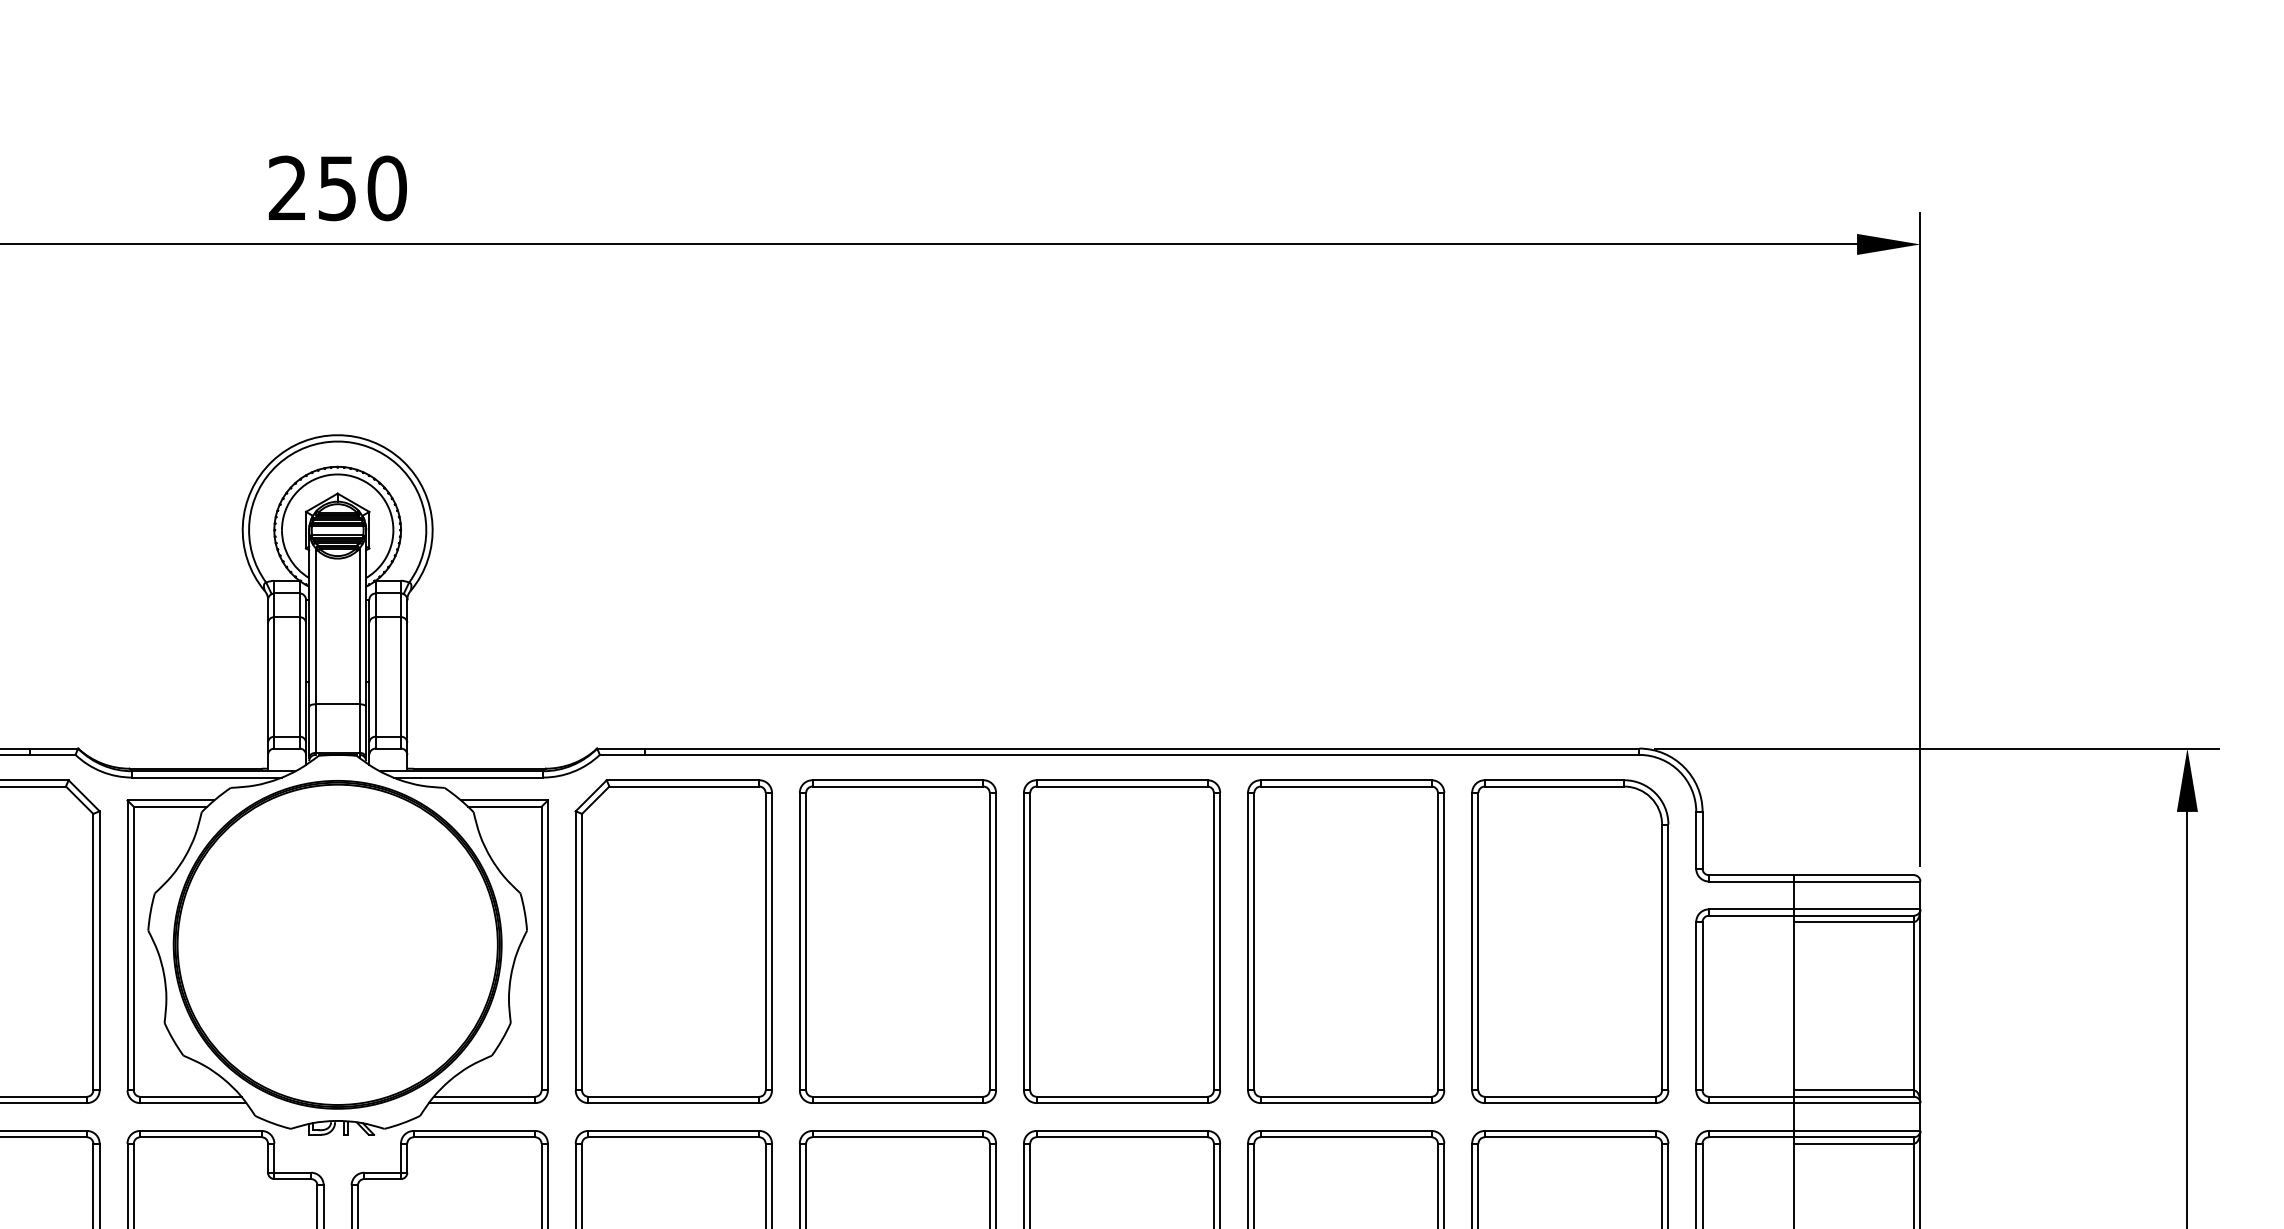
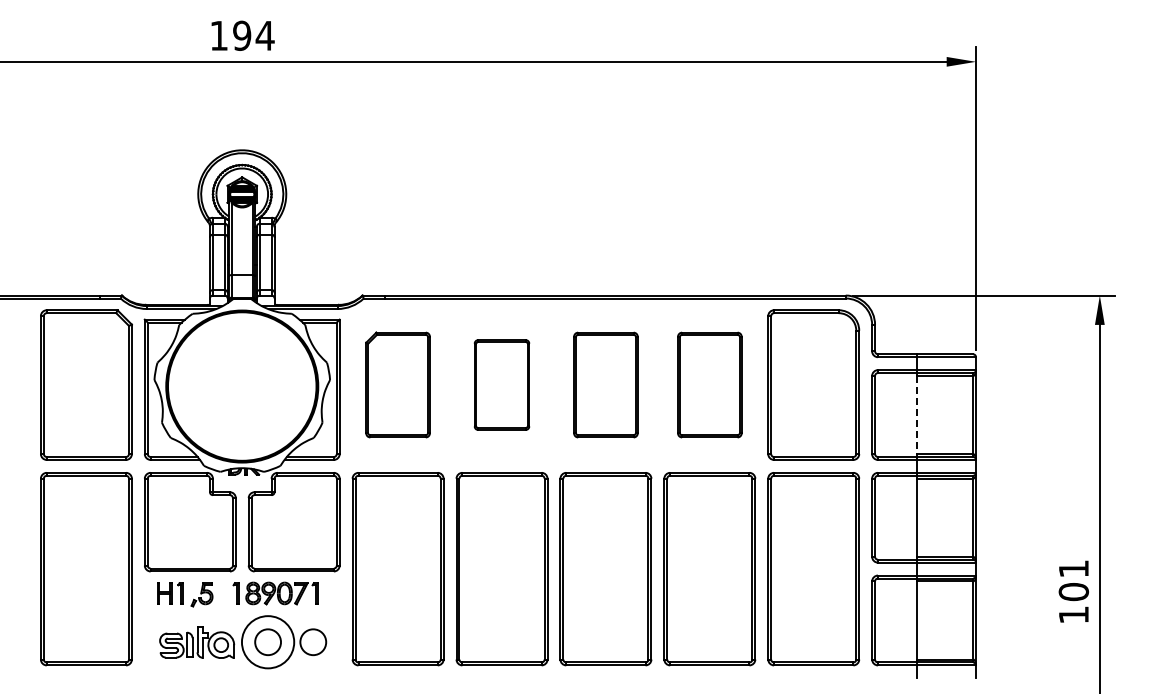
text: (338, 187) -> (242, 35), 250 -> 194
part: (672, 940) -> (397, 384), size x0.7
part: (896, 940) -> (501, 384), size x0.6
part: (1121, 940) -> (605, 384), size x0.7
part: (1345, 940) -> (709, 384), size x0.7
line: (1794, 1007) -> (917, 415), solid -> dashed

